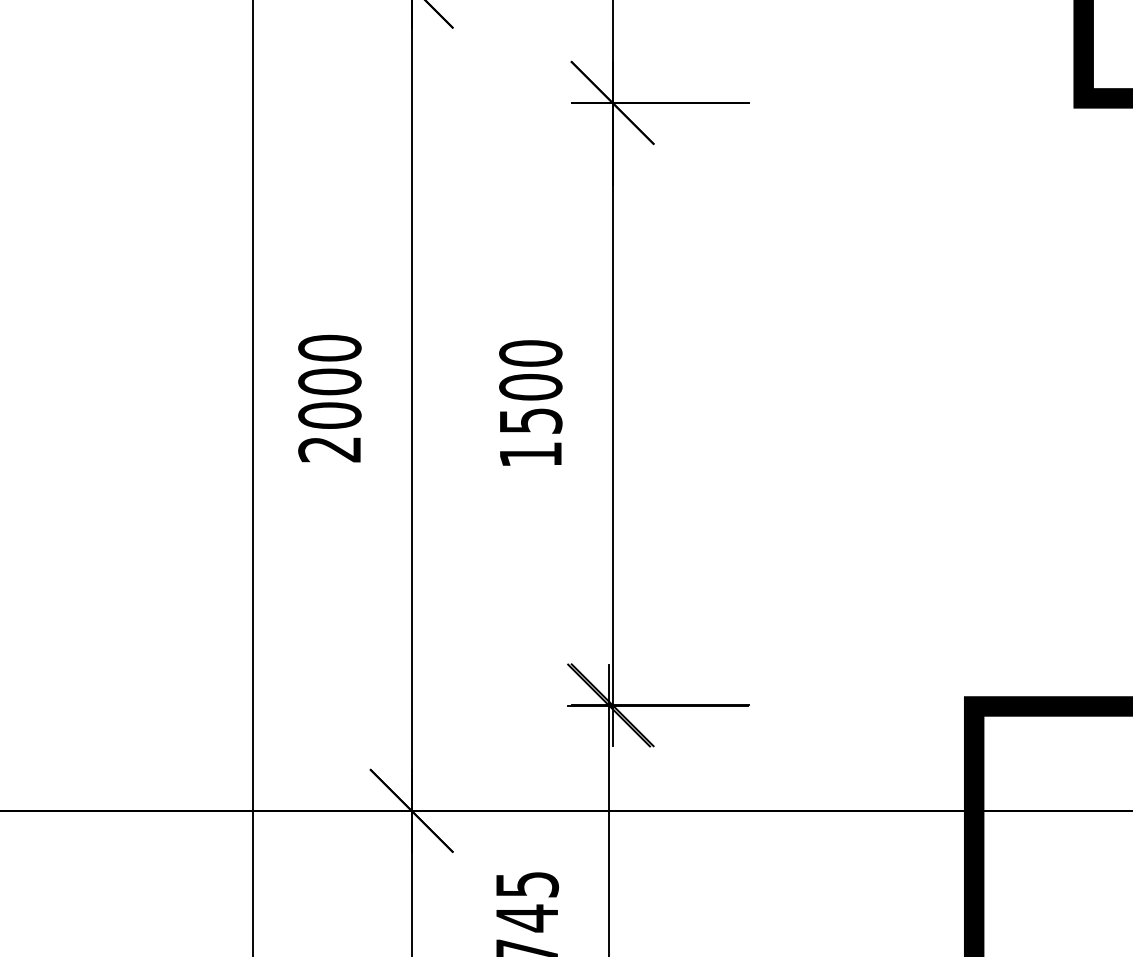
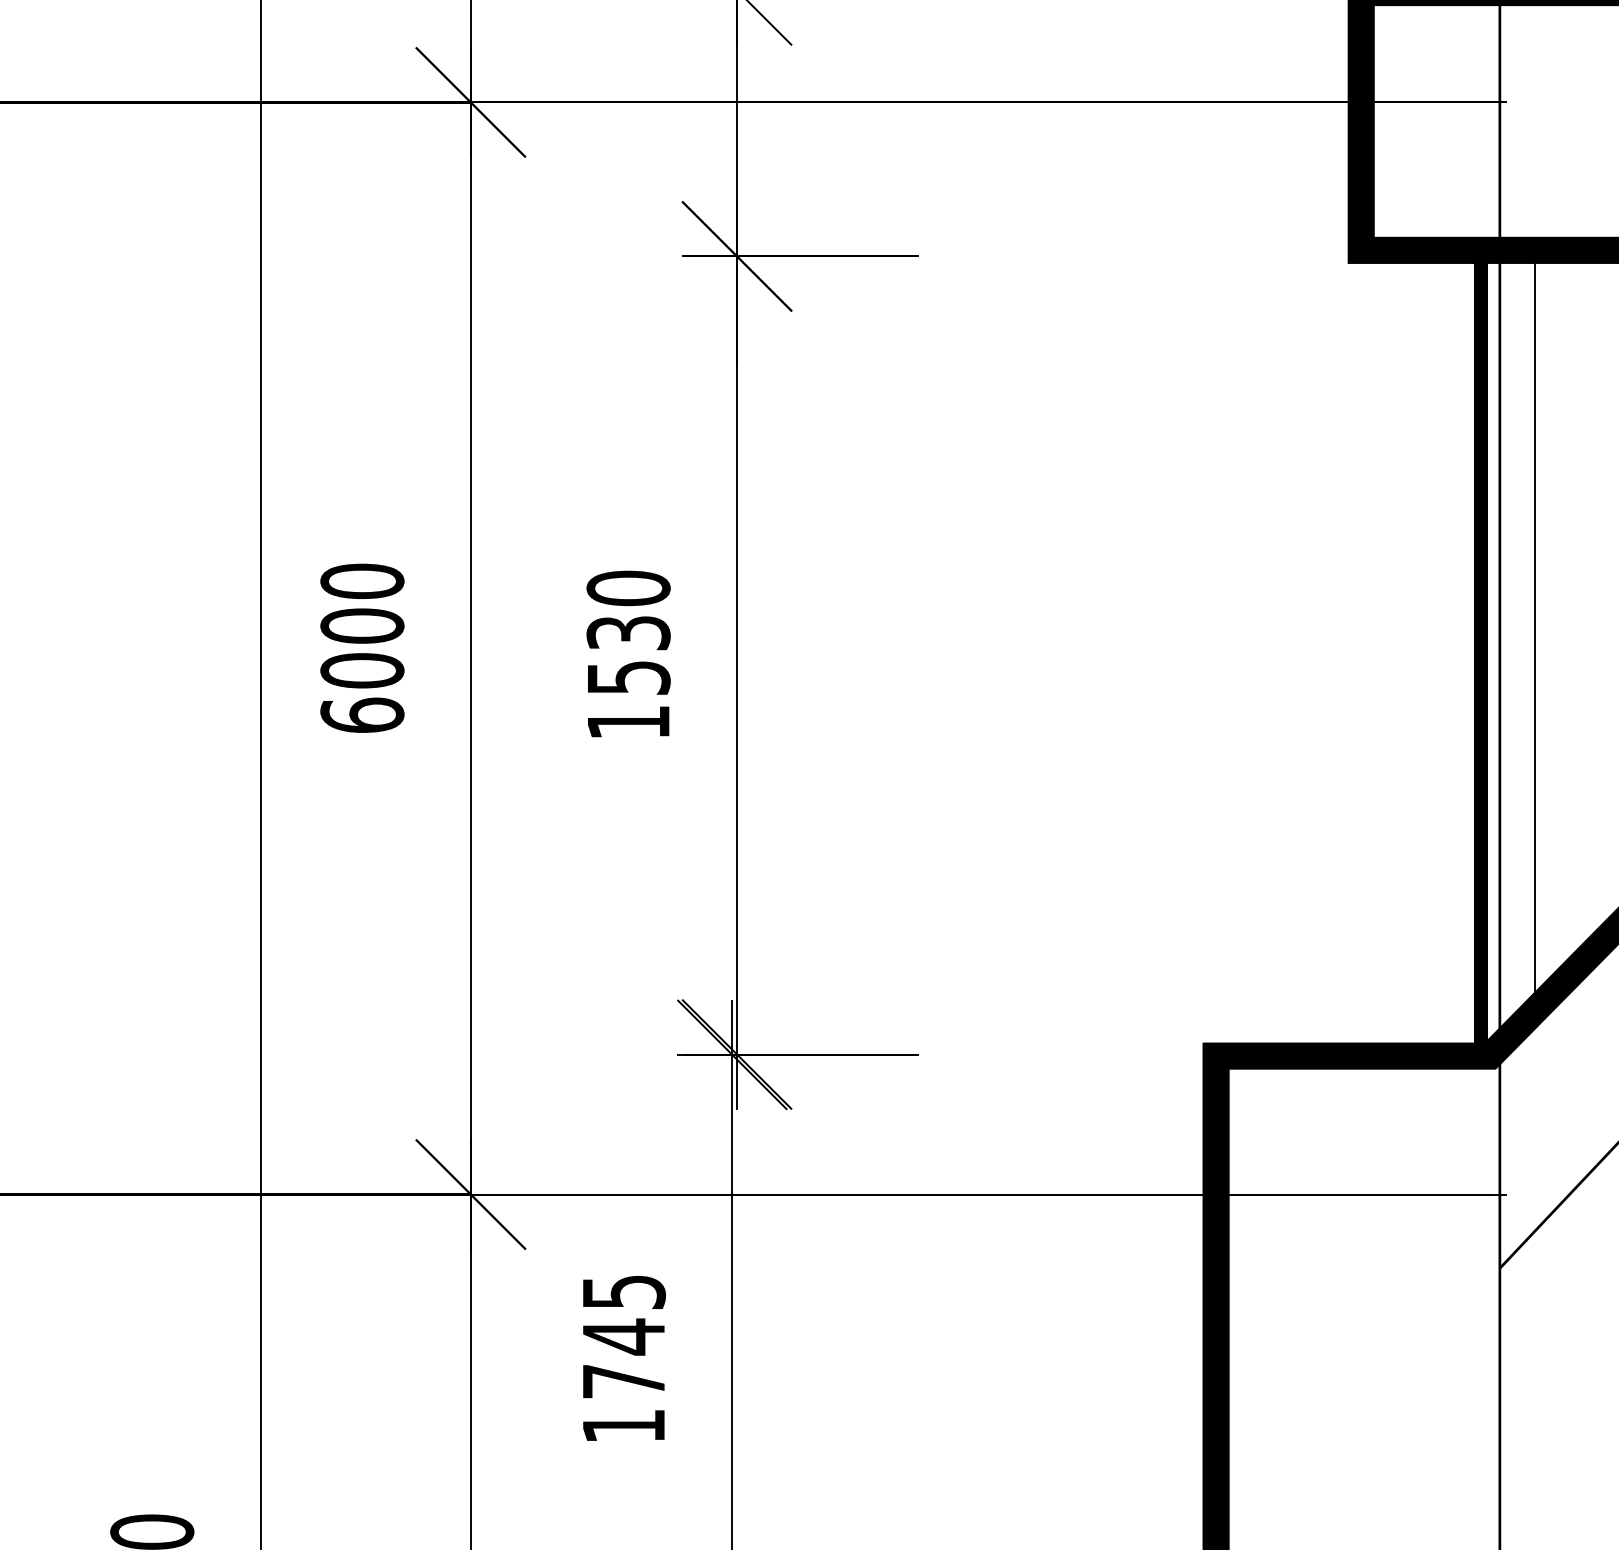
text: (530, 386) -> (628, 632), 1500 -> 1530
text: (329, 448) -> (362, 714), 2000 -> 6000

